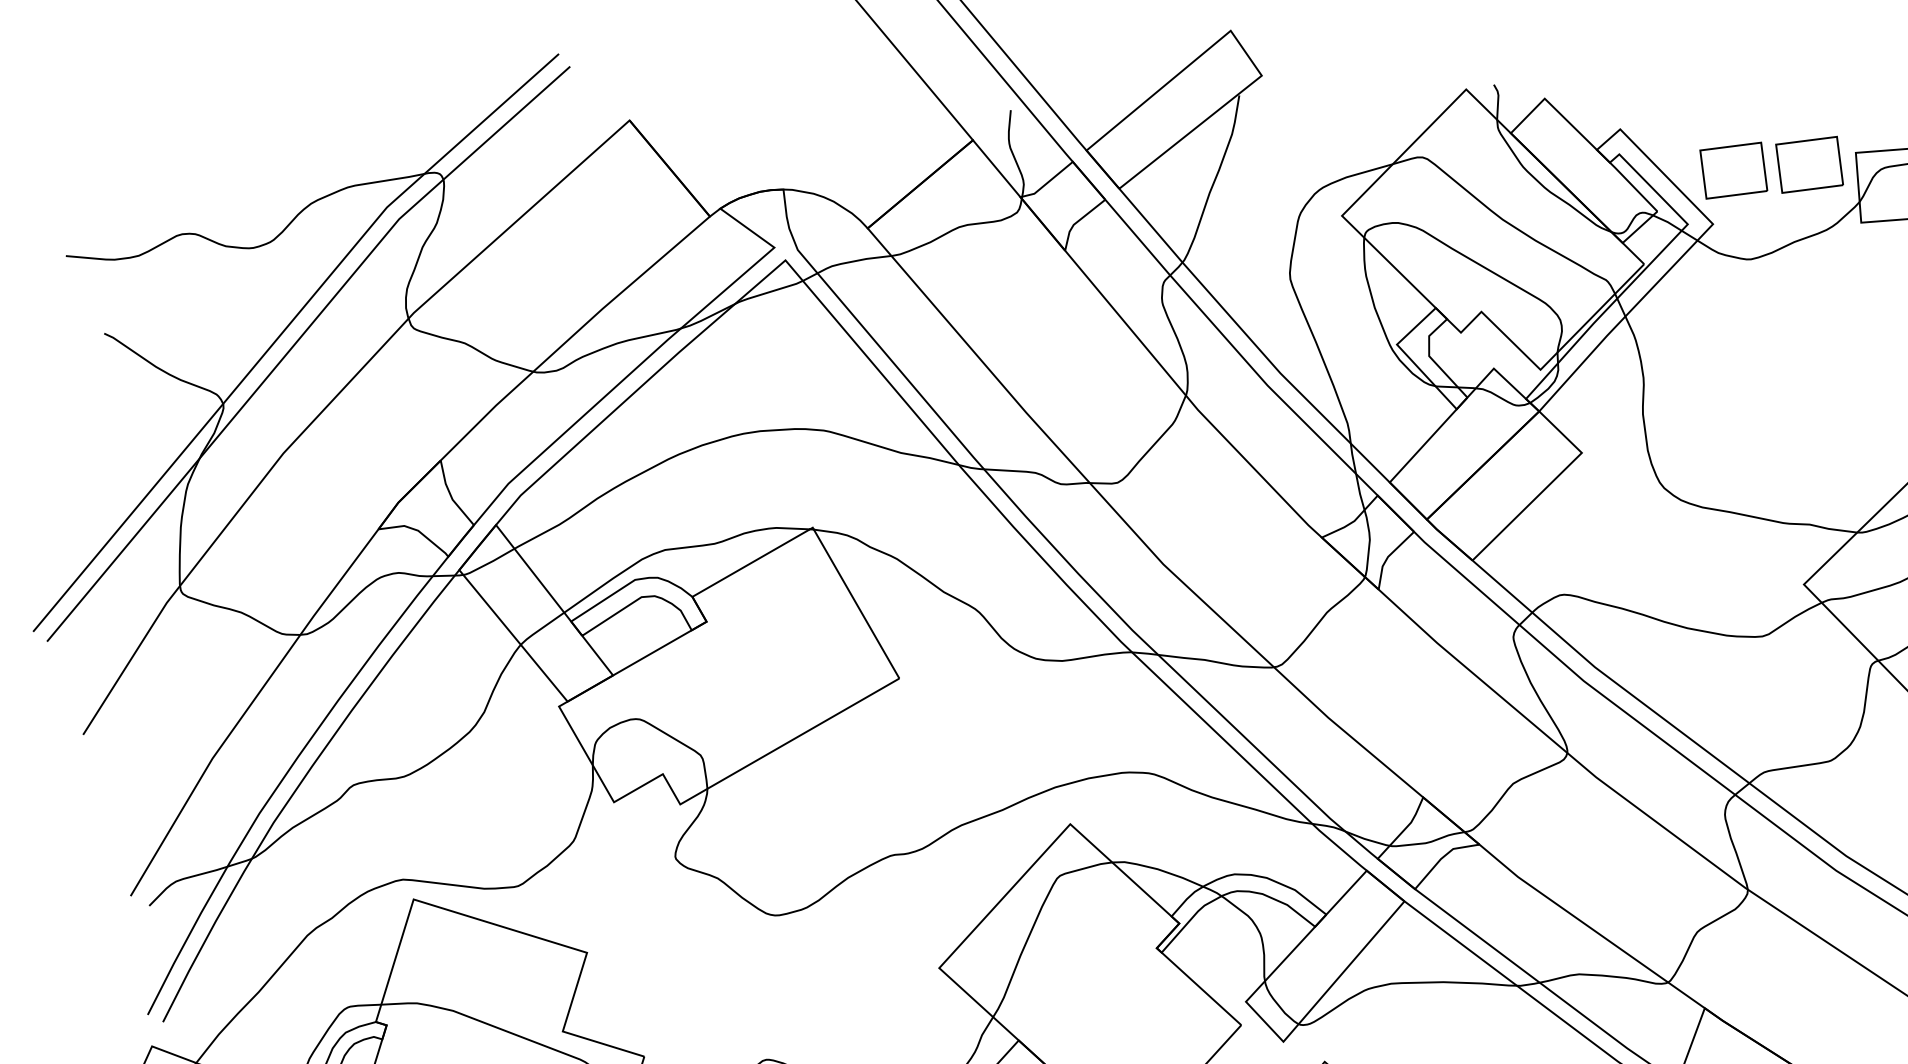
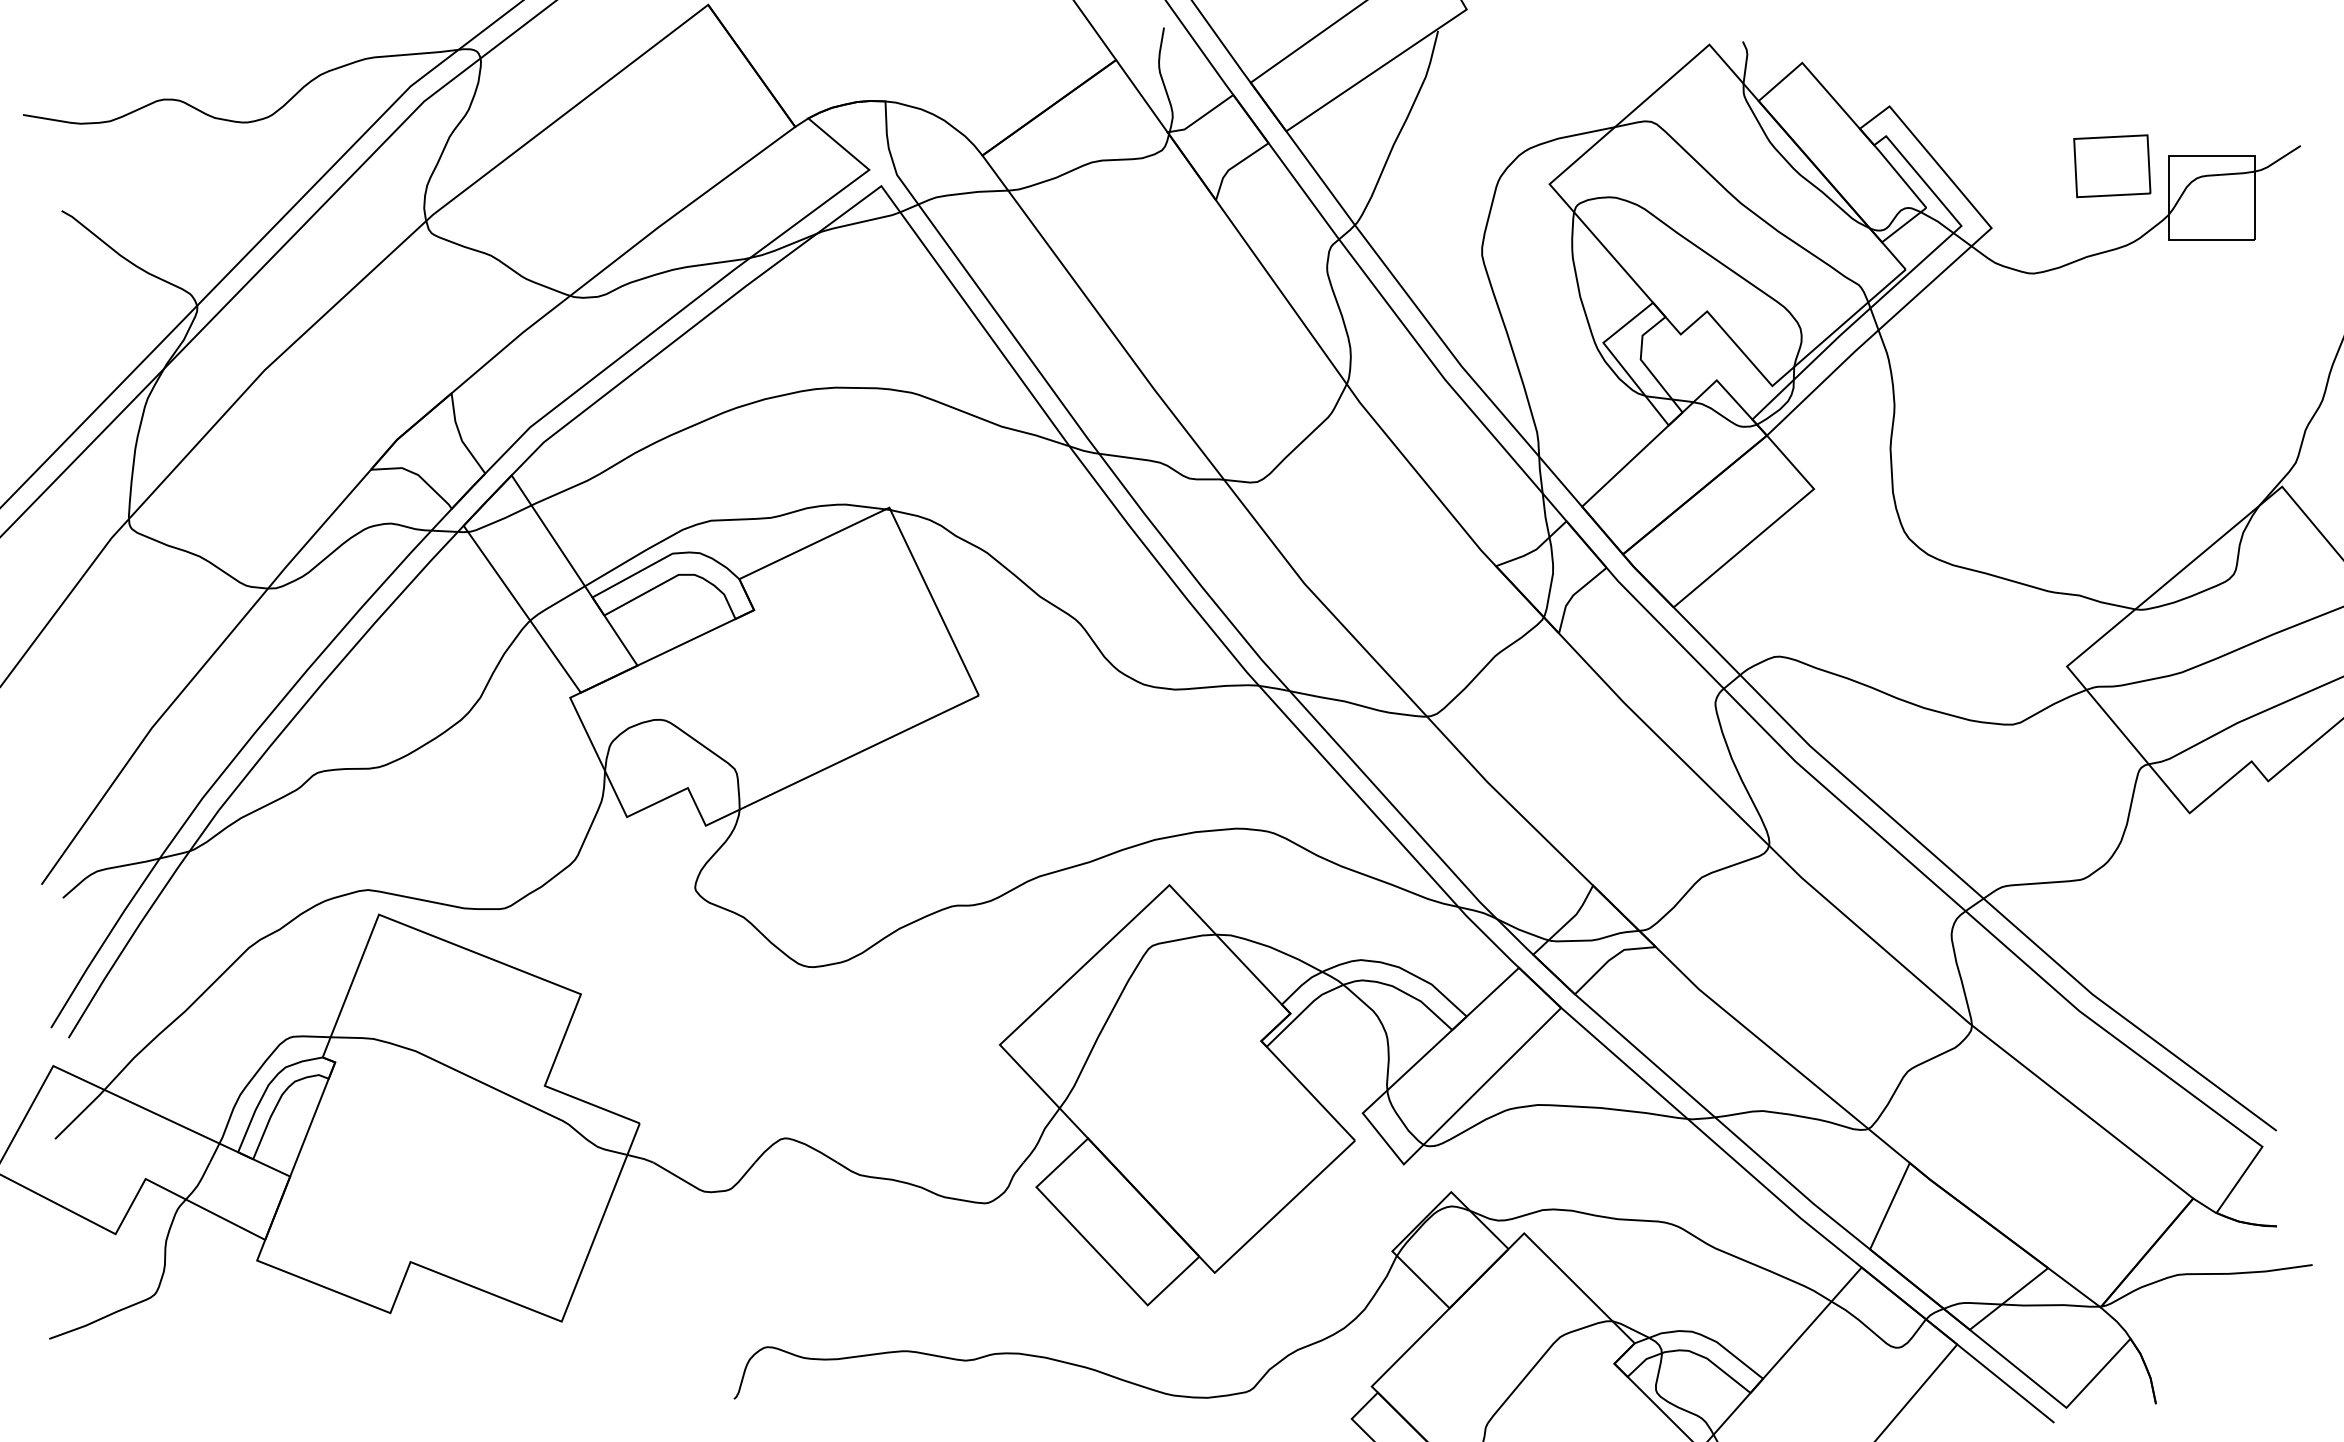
part: (1734, 170) -> (2021, 166), removed

